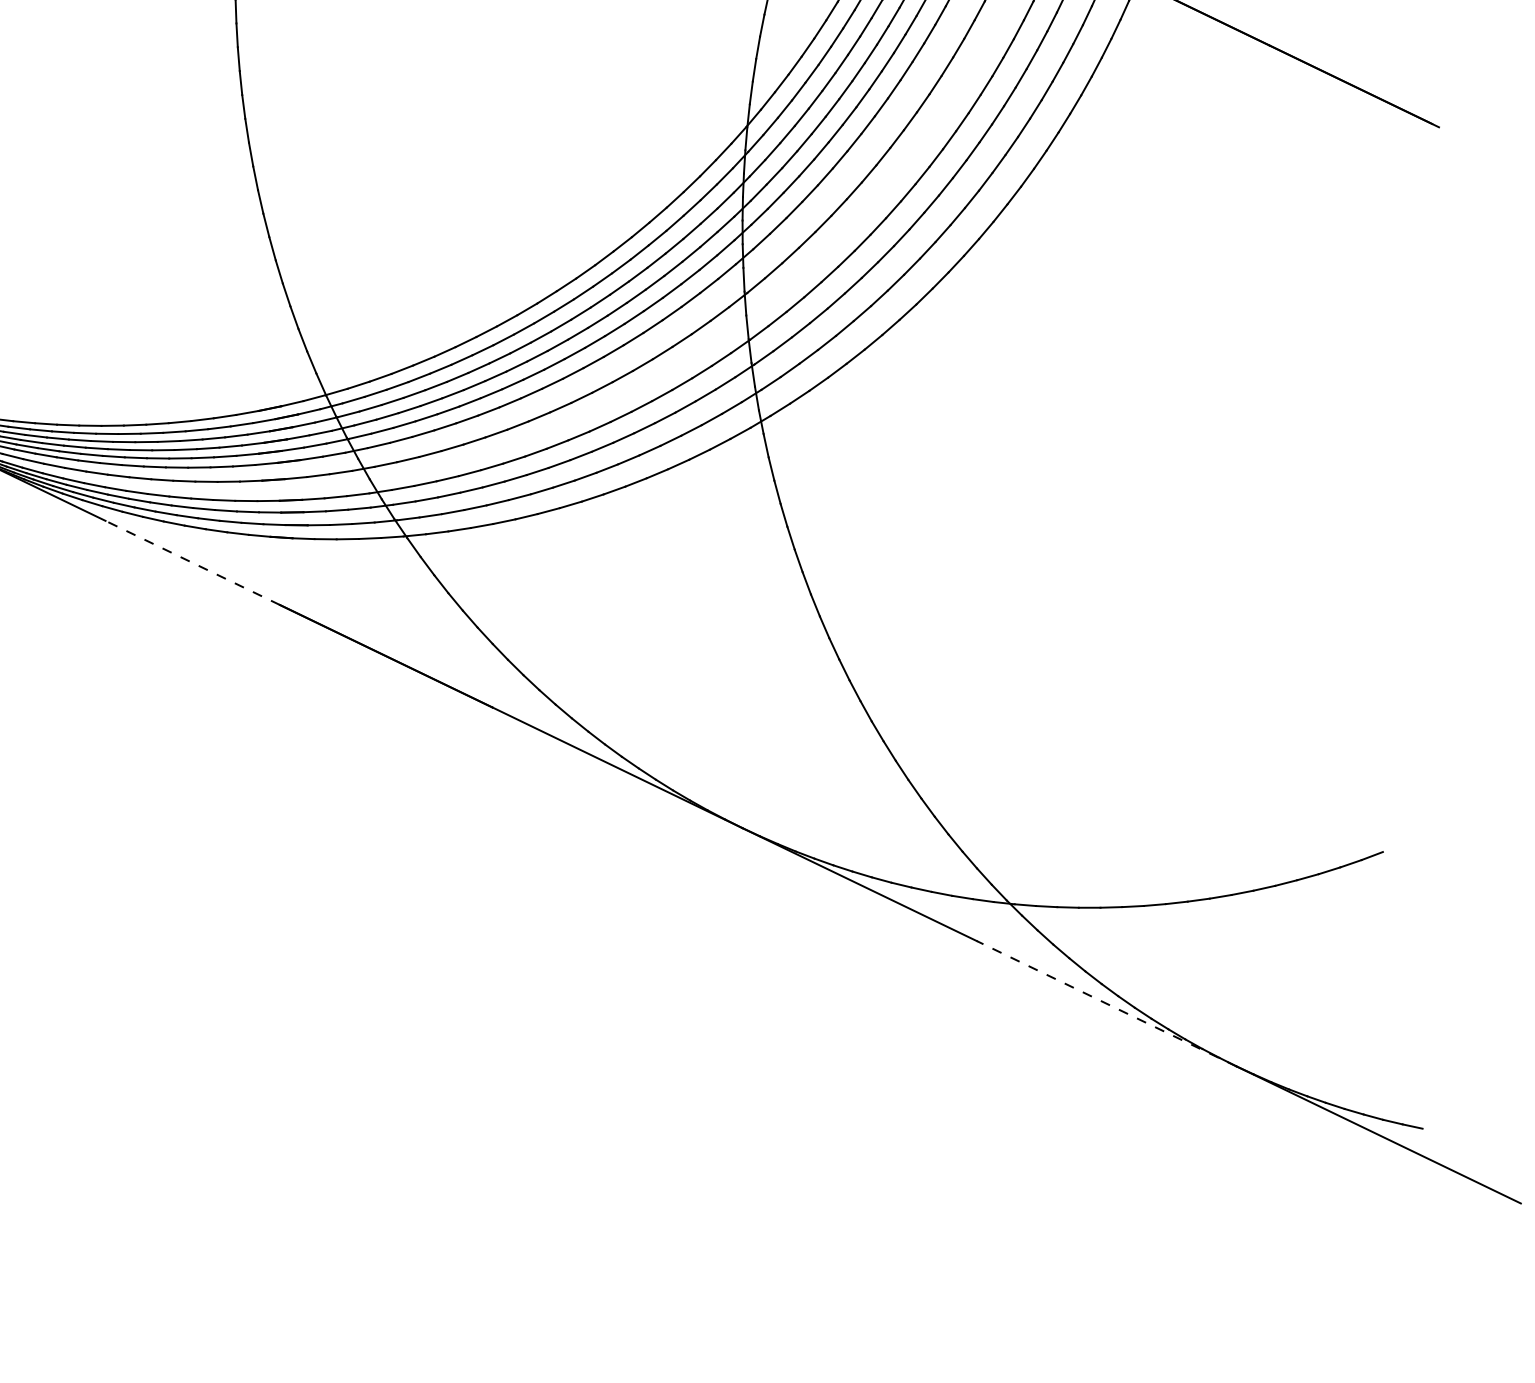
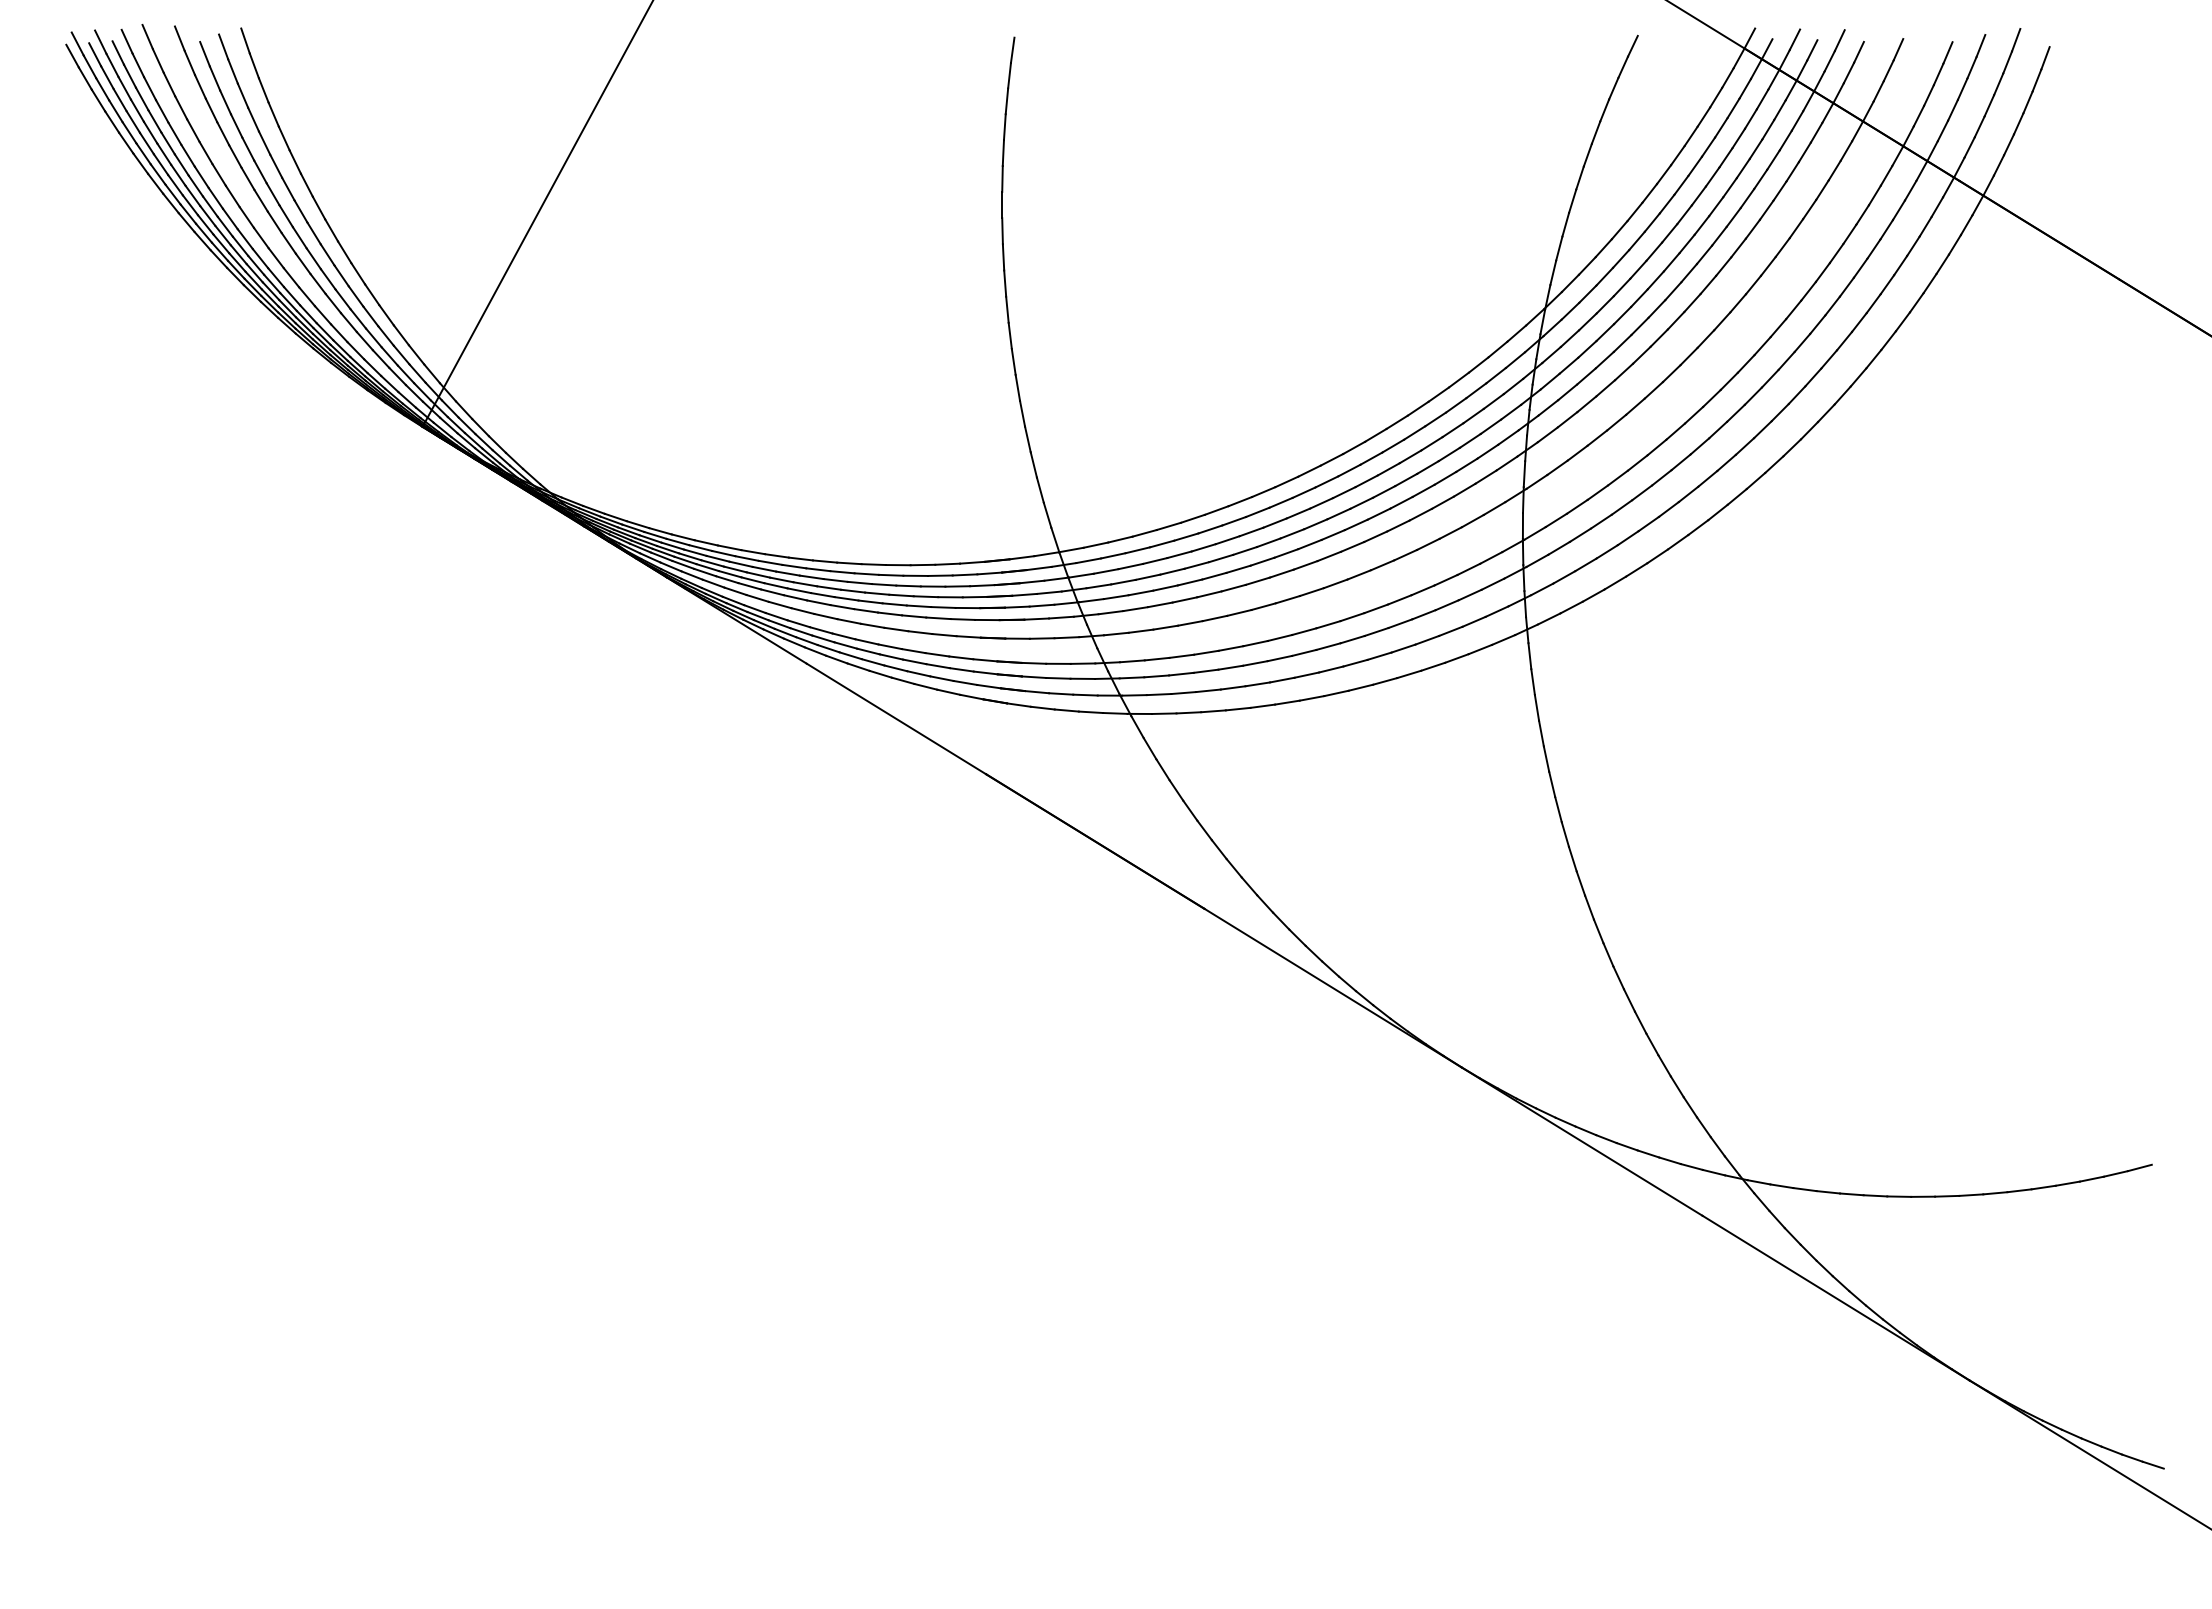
line: (191, 562) -> (895, 718), dashed -> solid
line: (1106, 1004) -> (1835, 1298), dashed -> solid

